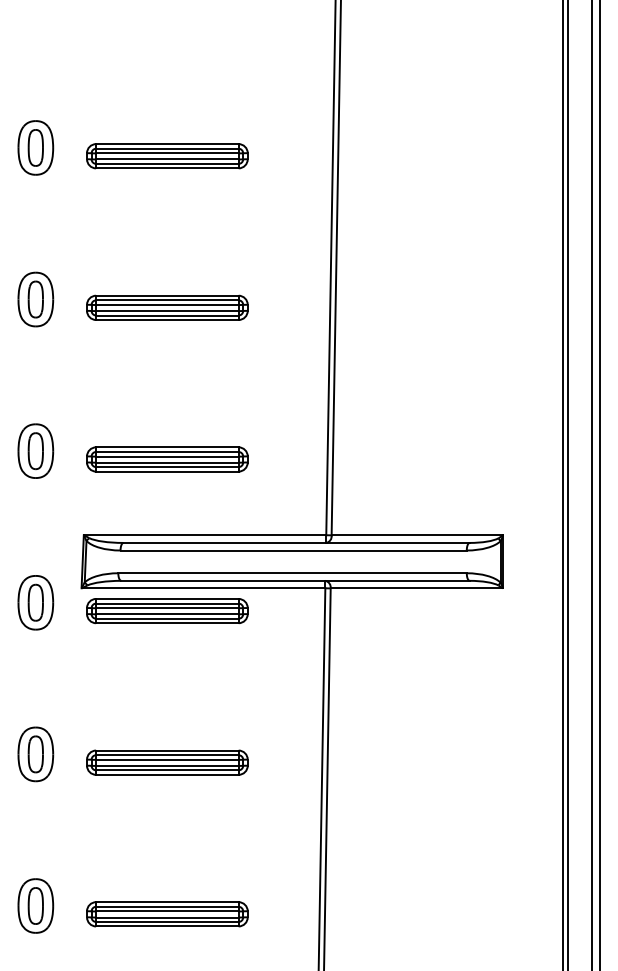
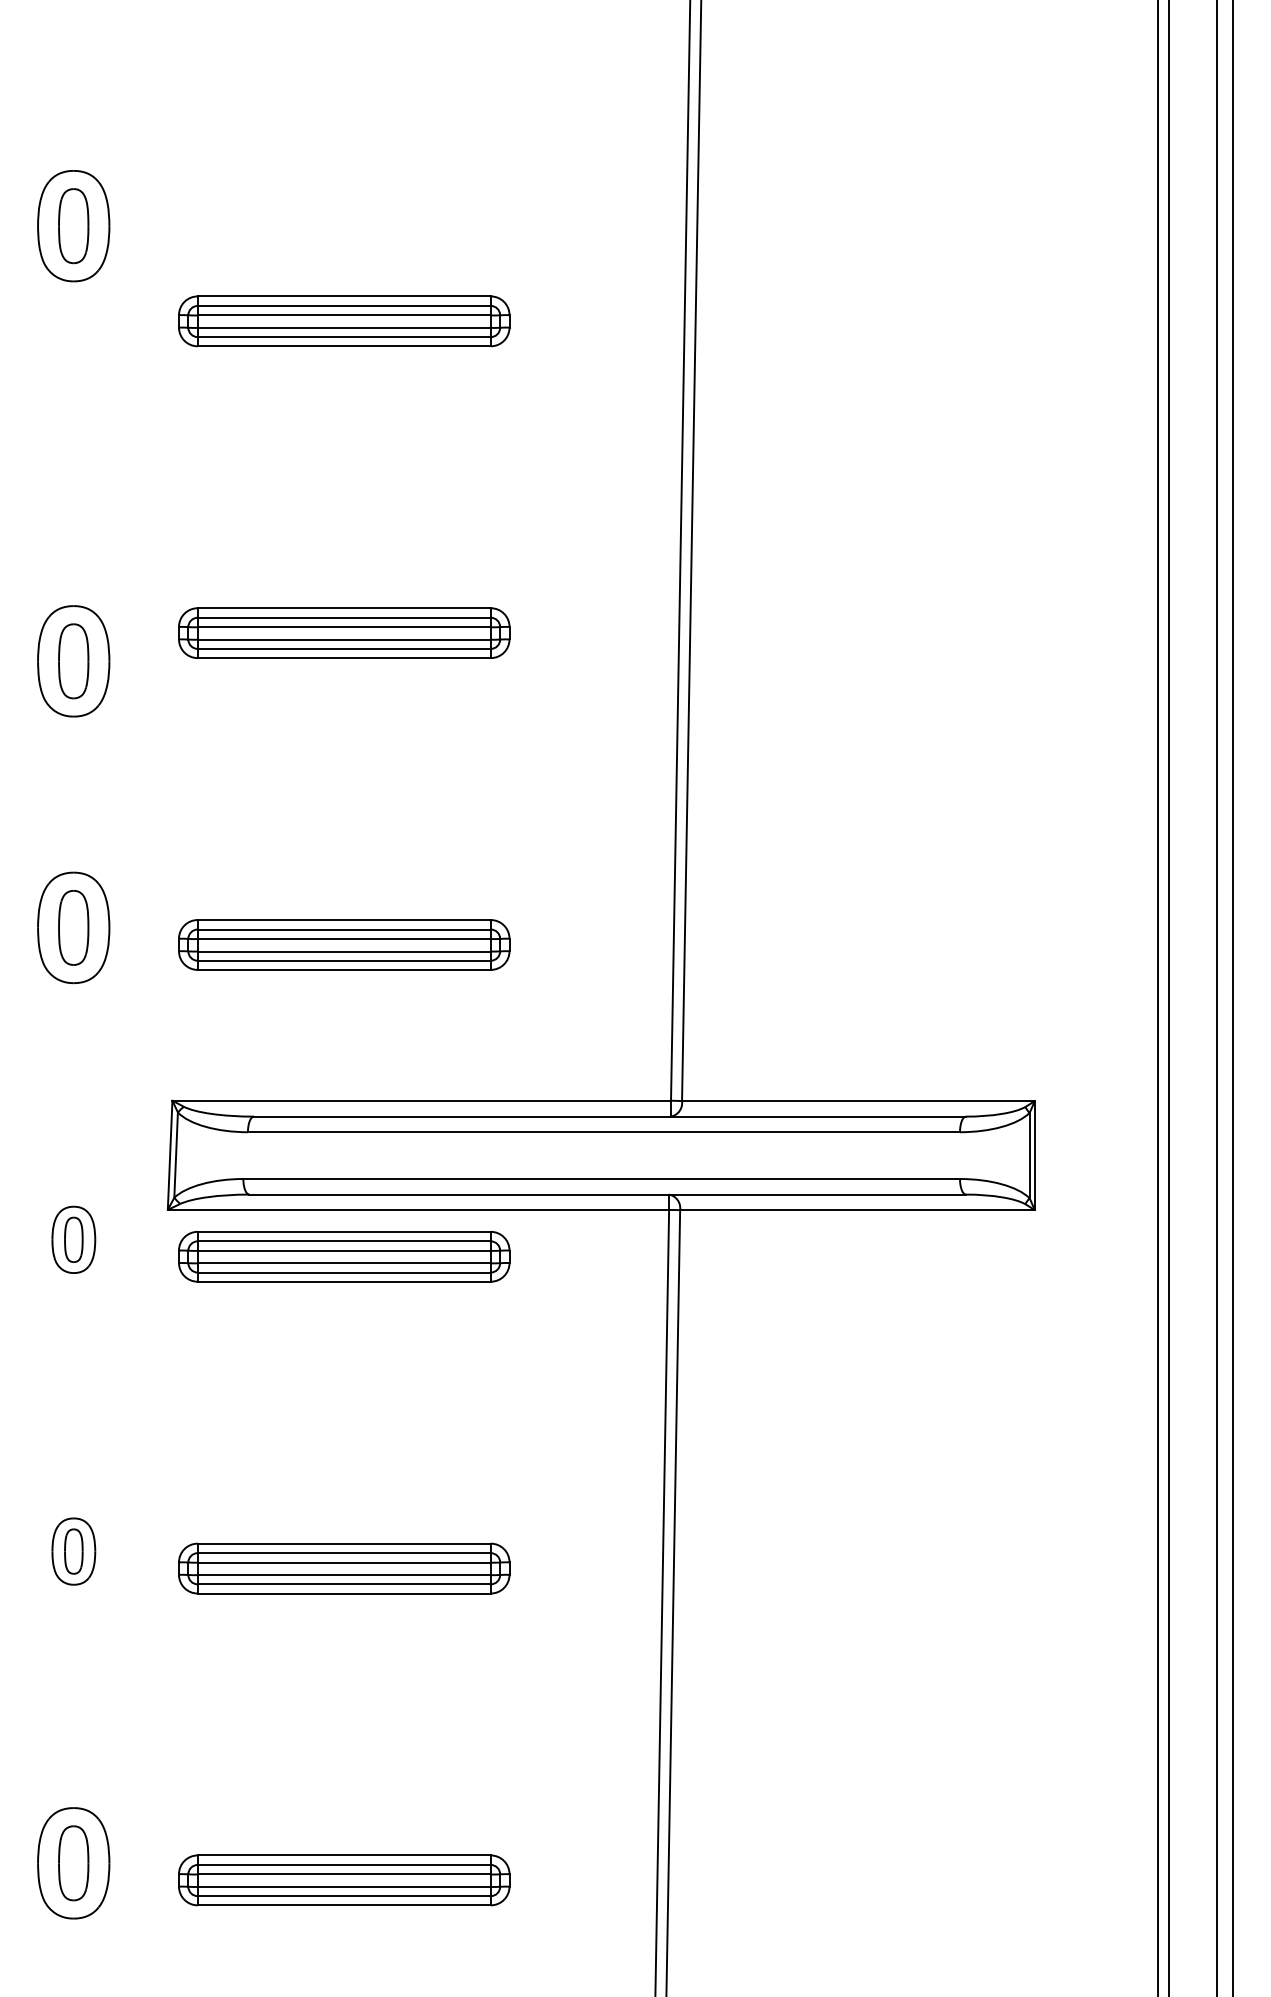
part: (35, 147) -> (73, 225), moved
part: (35, 299) -> (73, 661), moved
part: (35, 602) -> (73, 1239), size x0.6
part: (35, 754) -> (73, 1551), size x0.6

